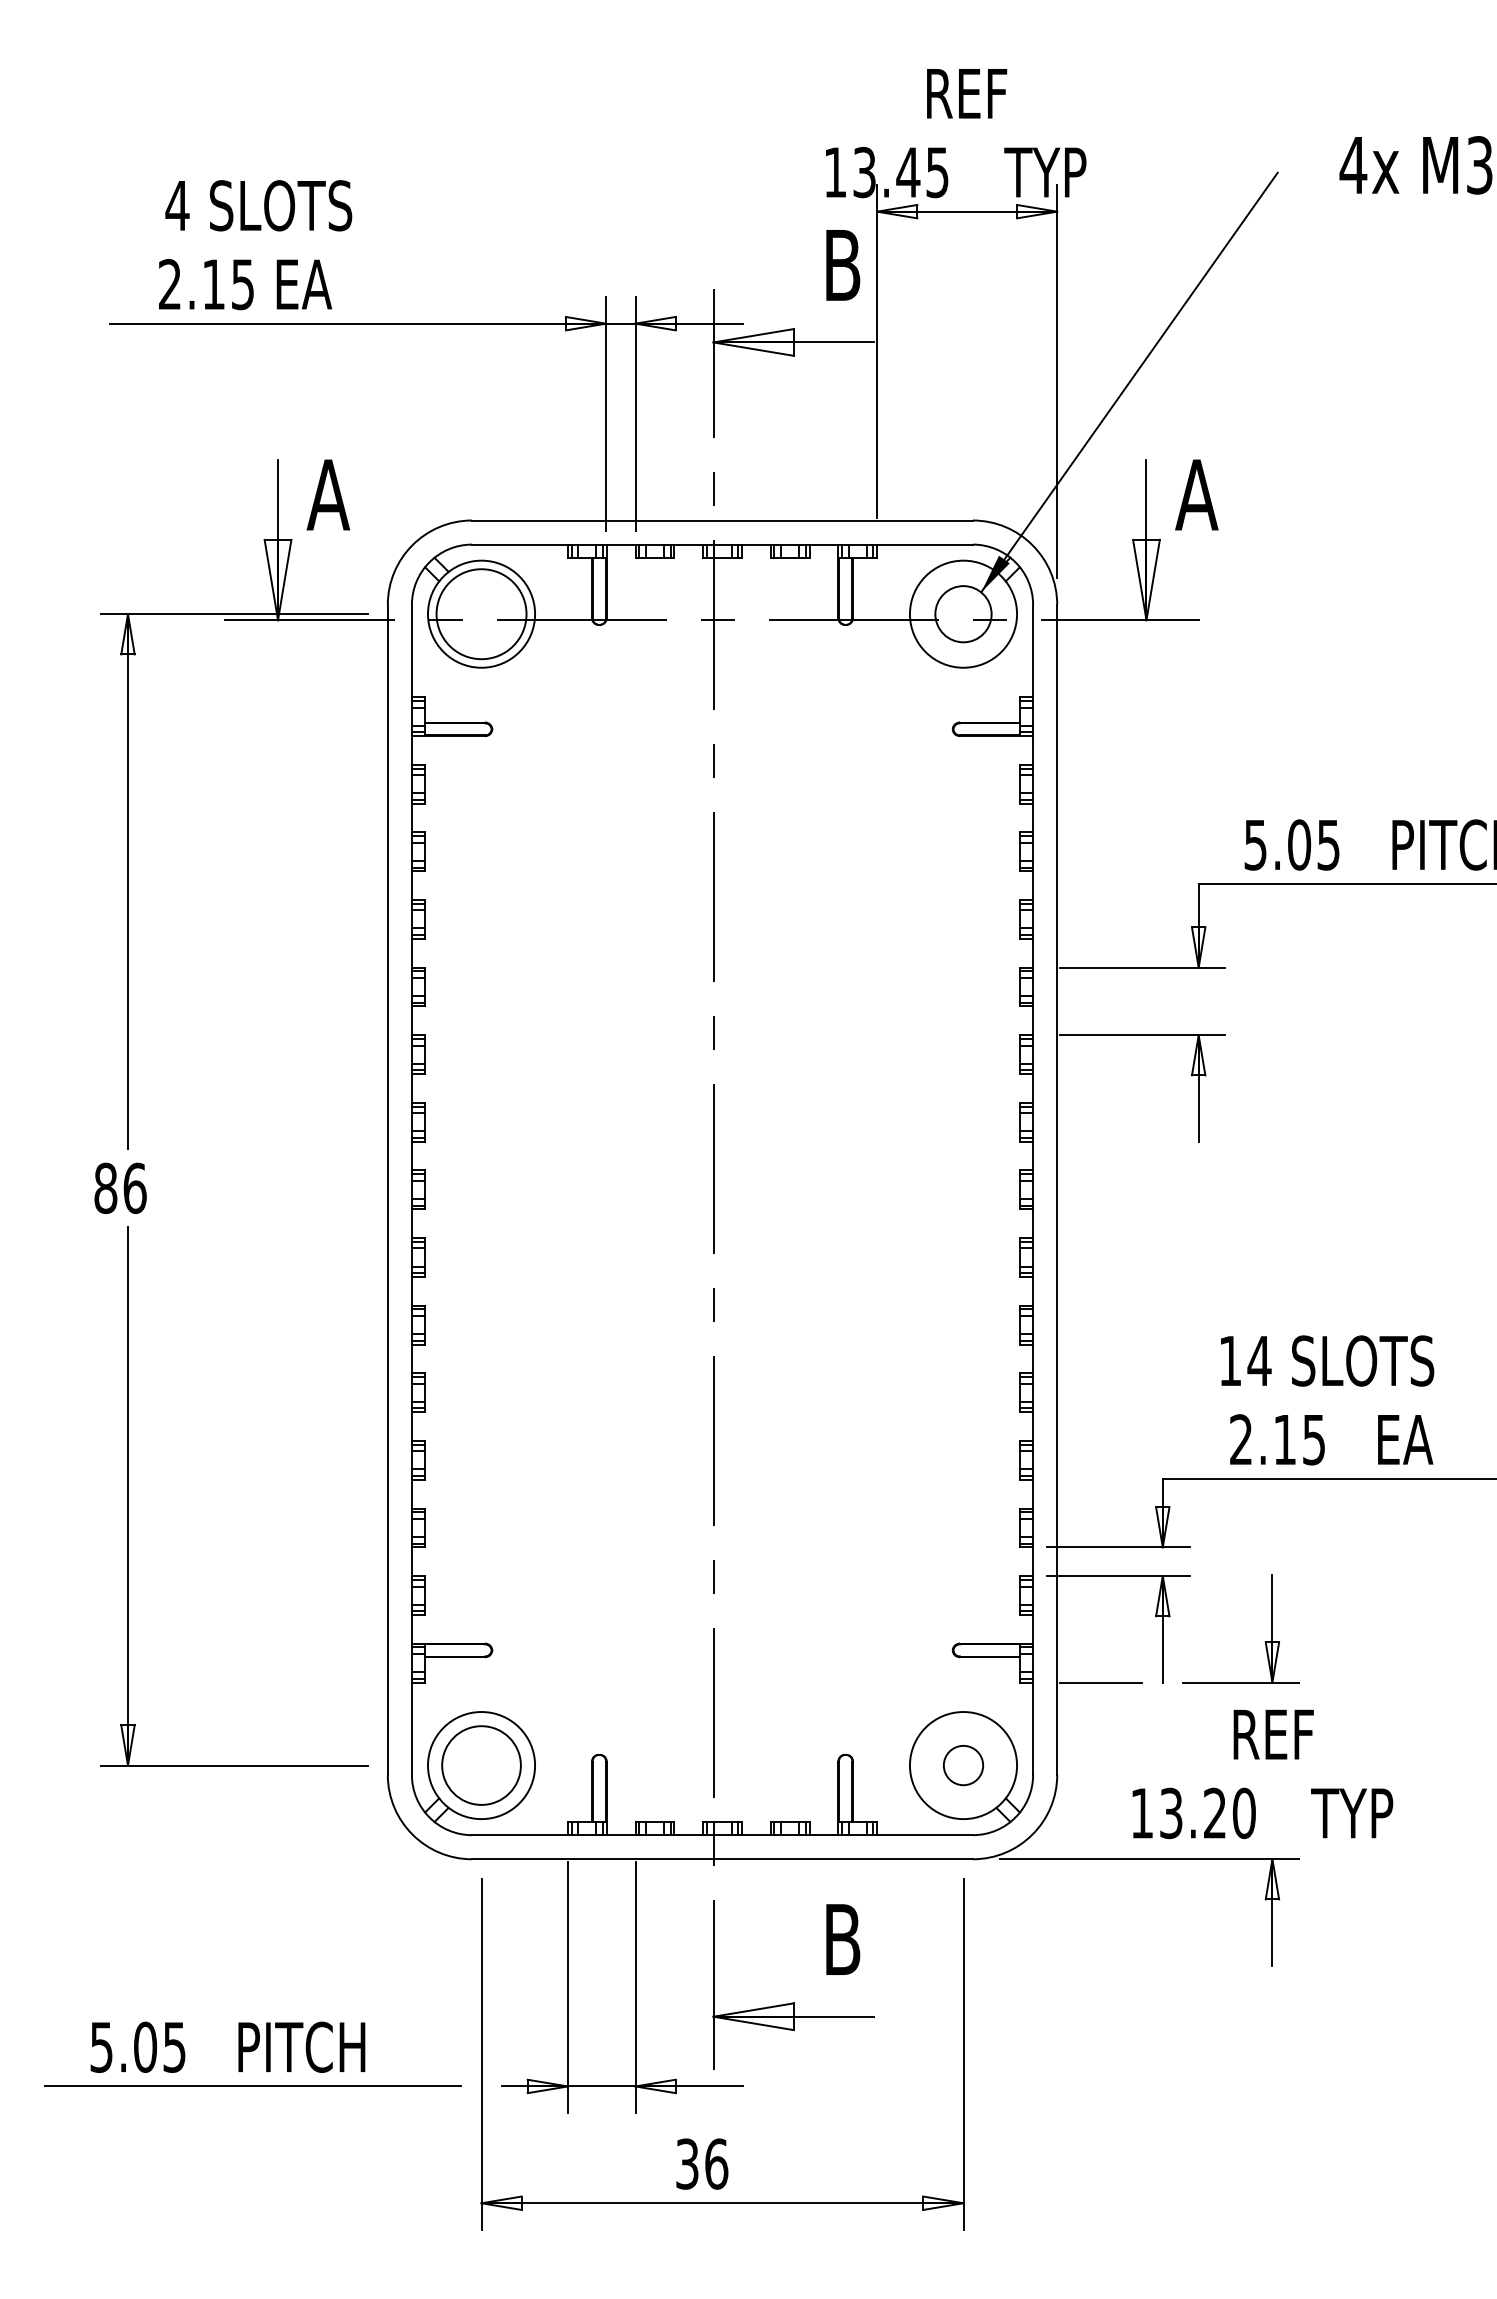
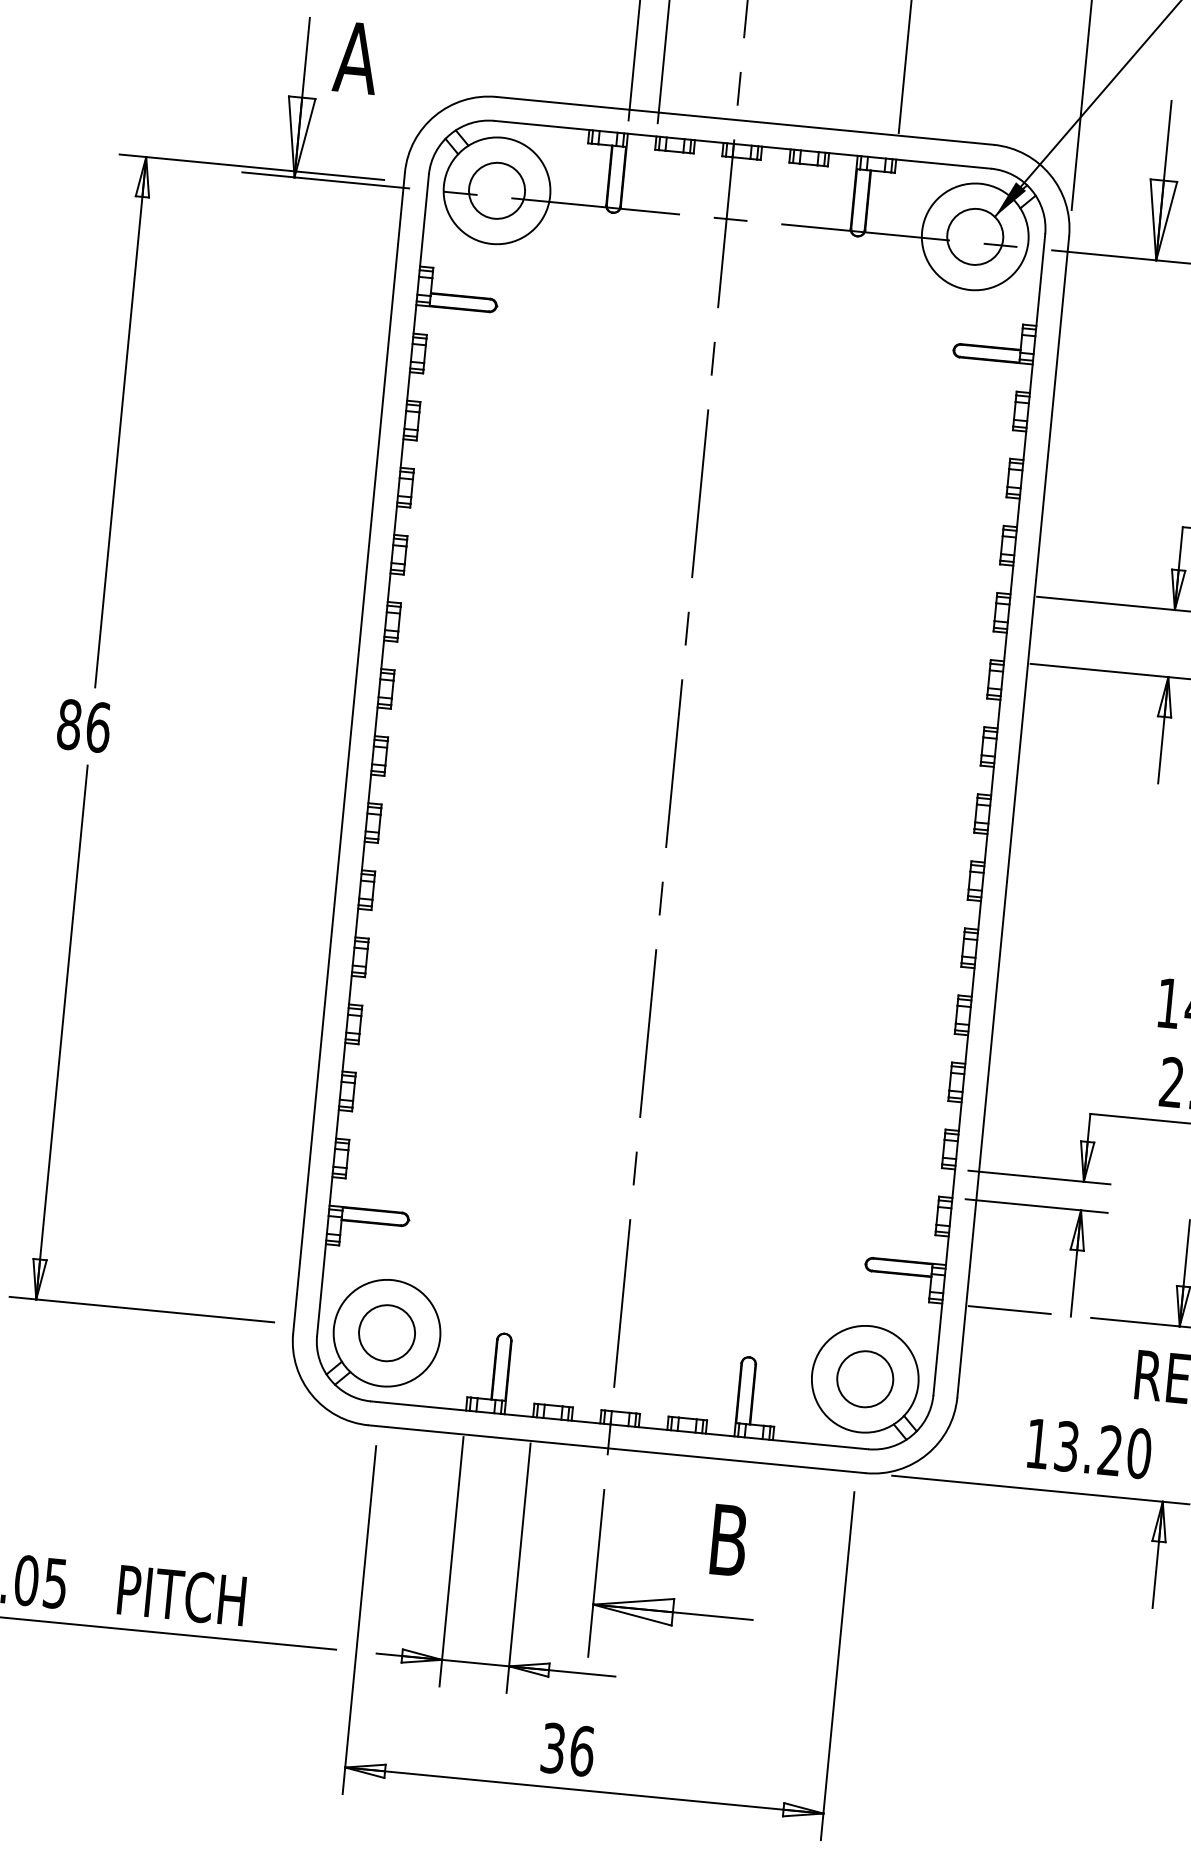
circle: (481, 614) -> (496, 191), size x0.62
circle: (481, 1765) -> (387, 1333), size x0.71
circle: (963, 1765) -> (865, 1379), size x1.43

